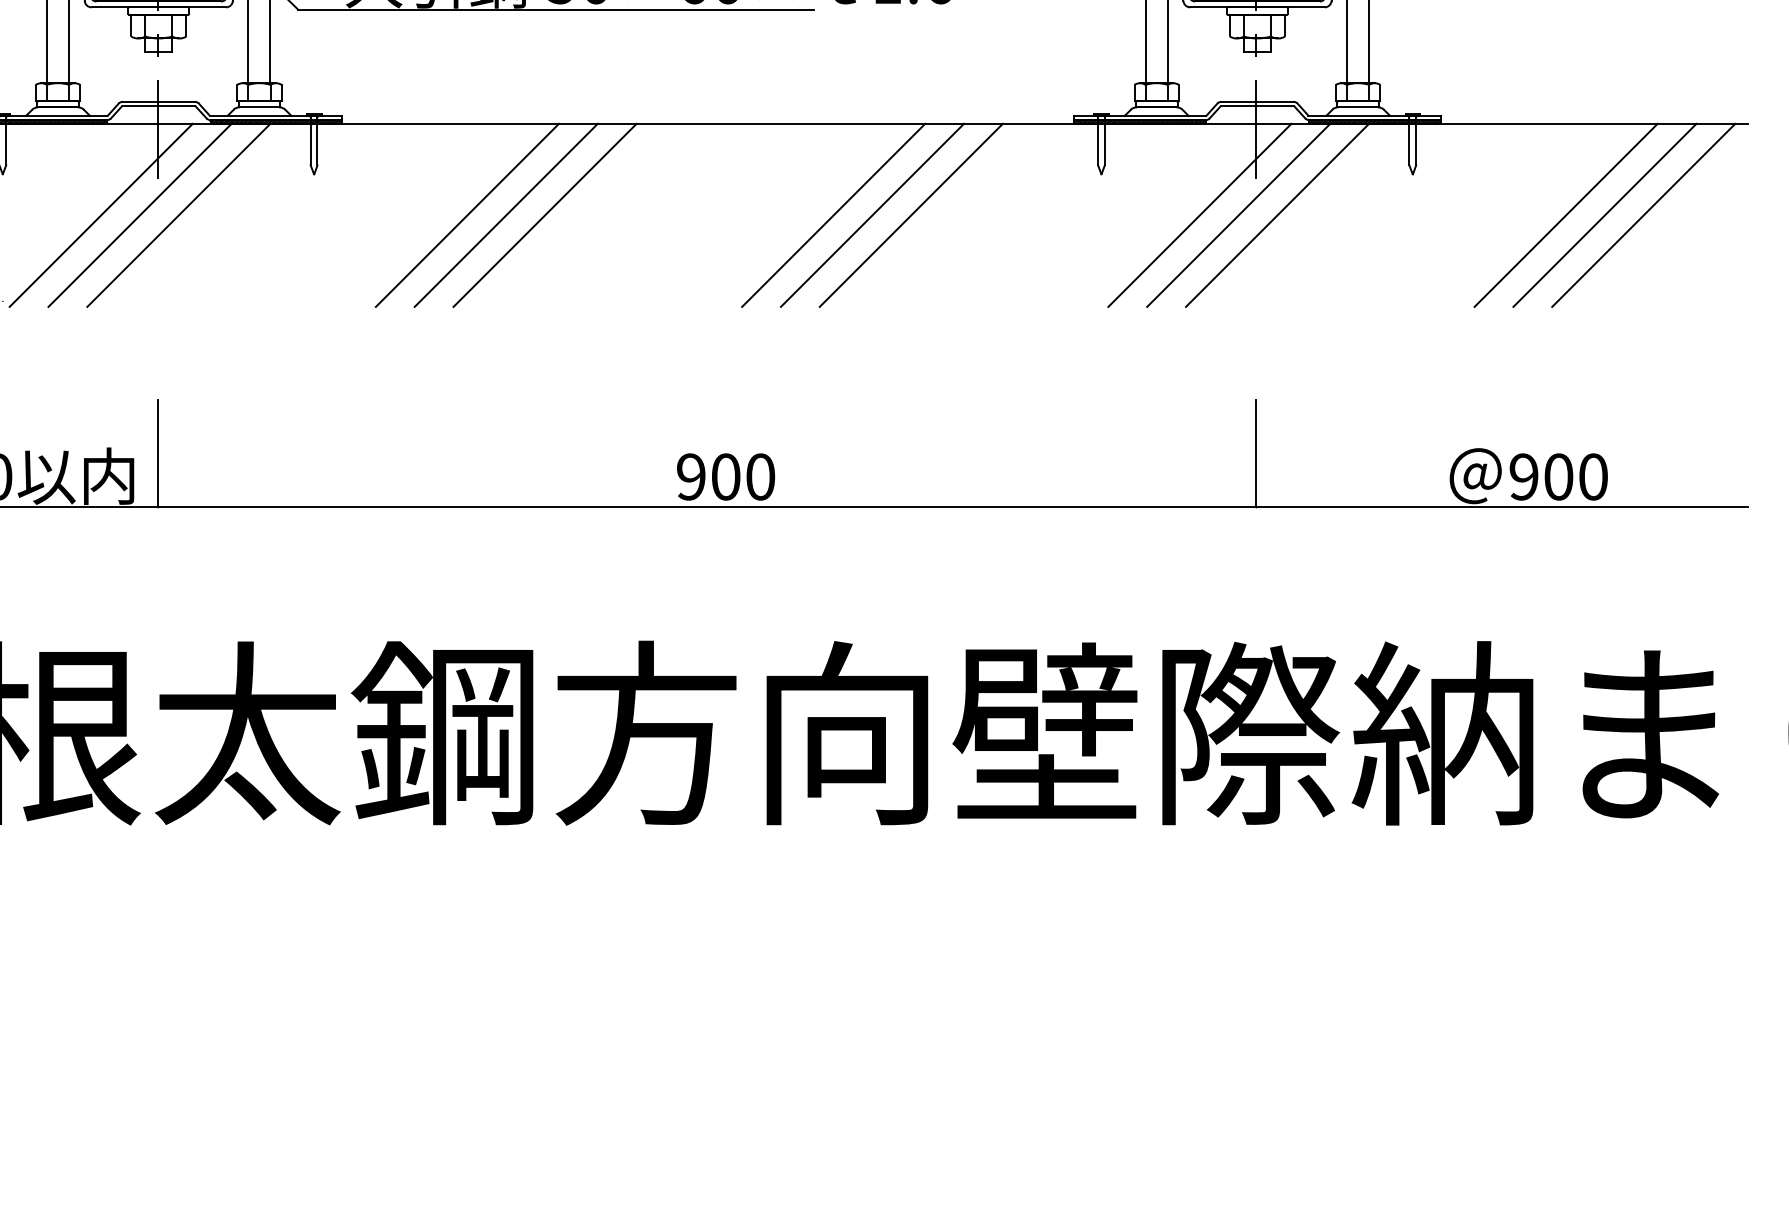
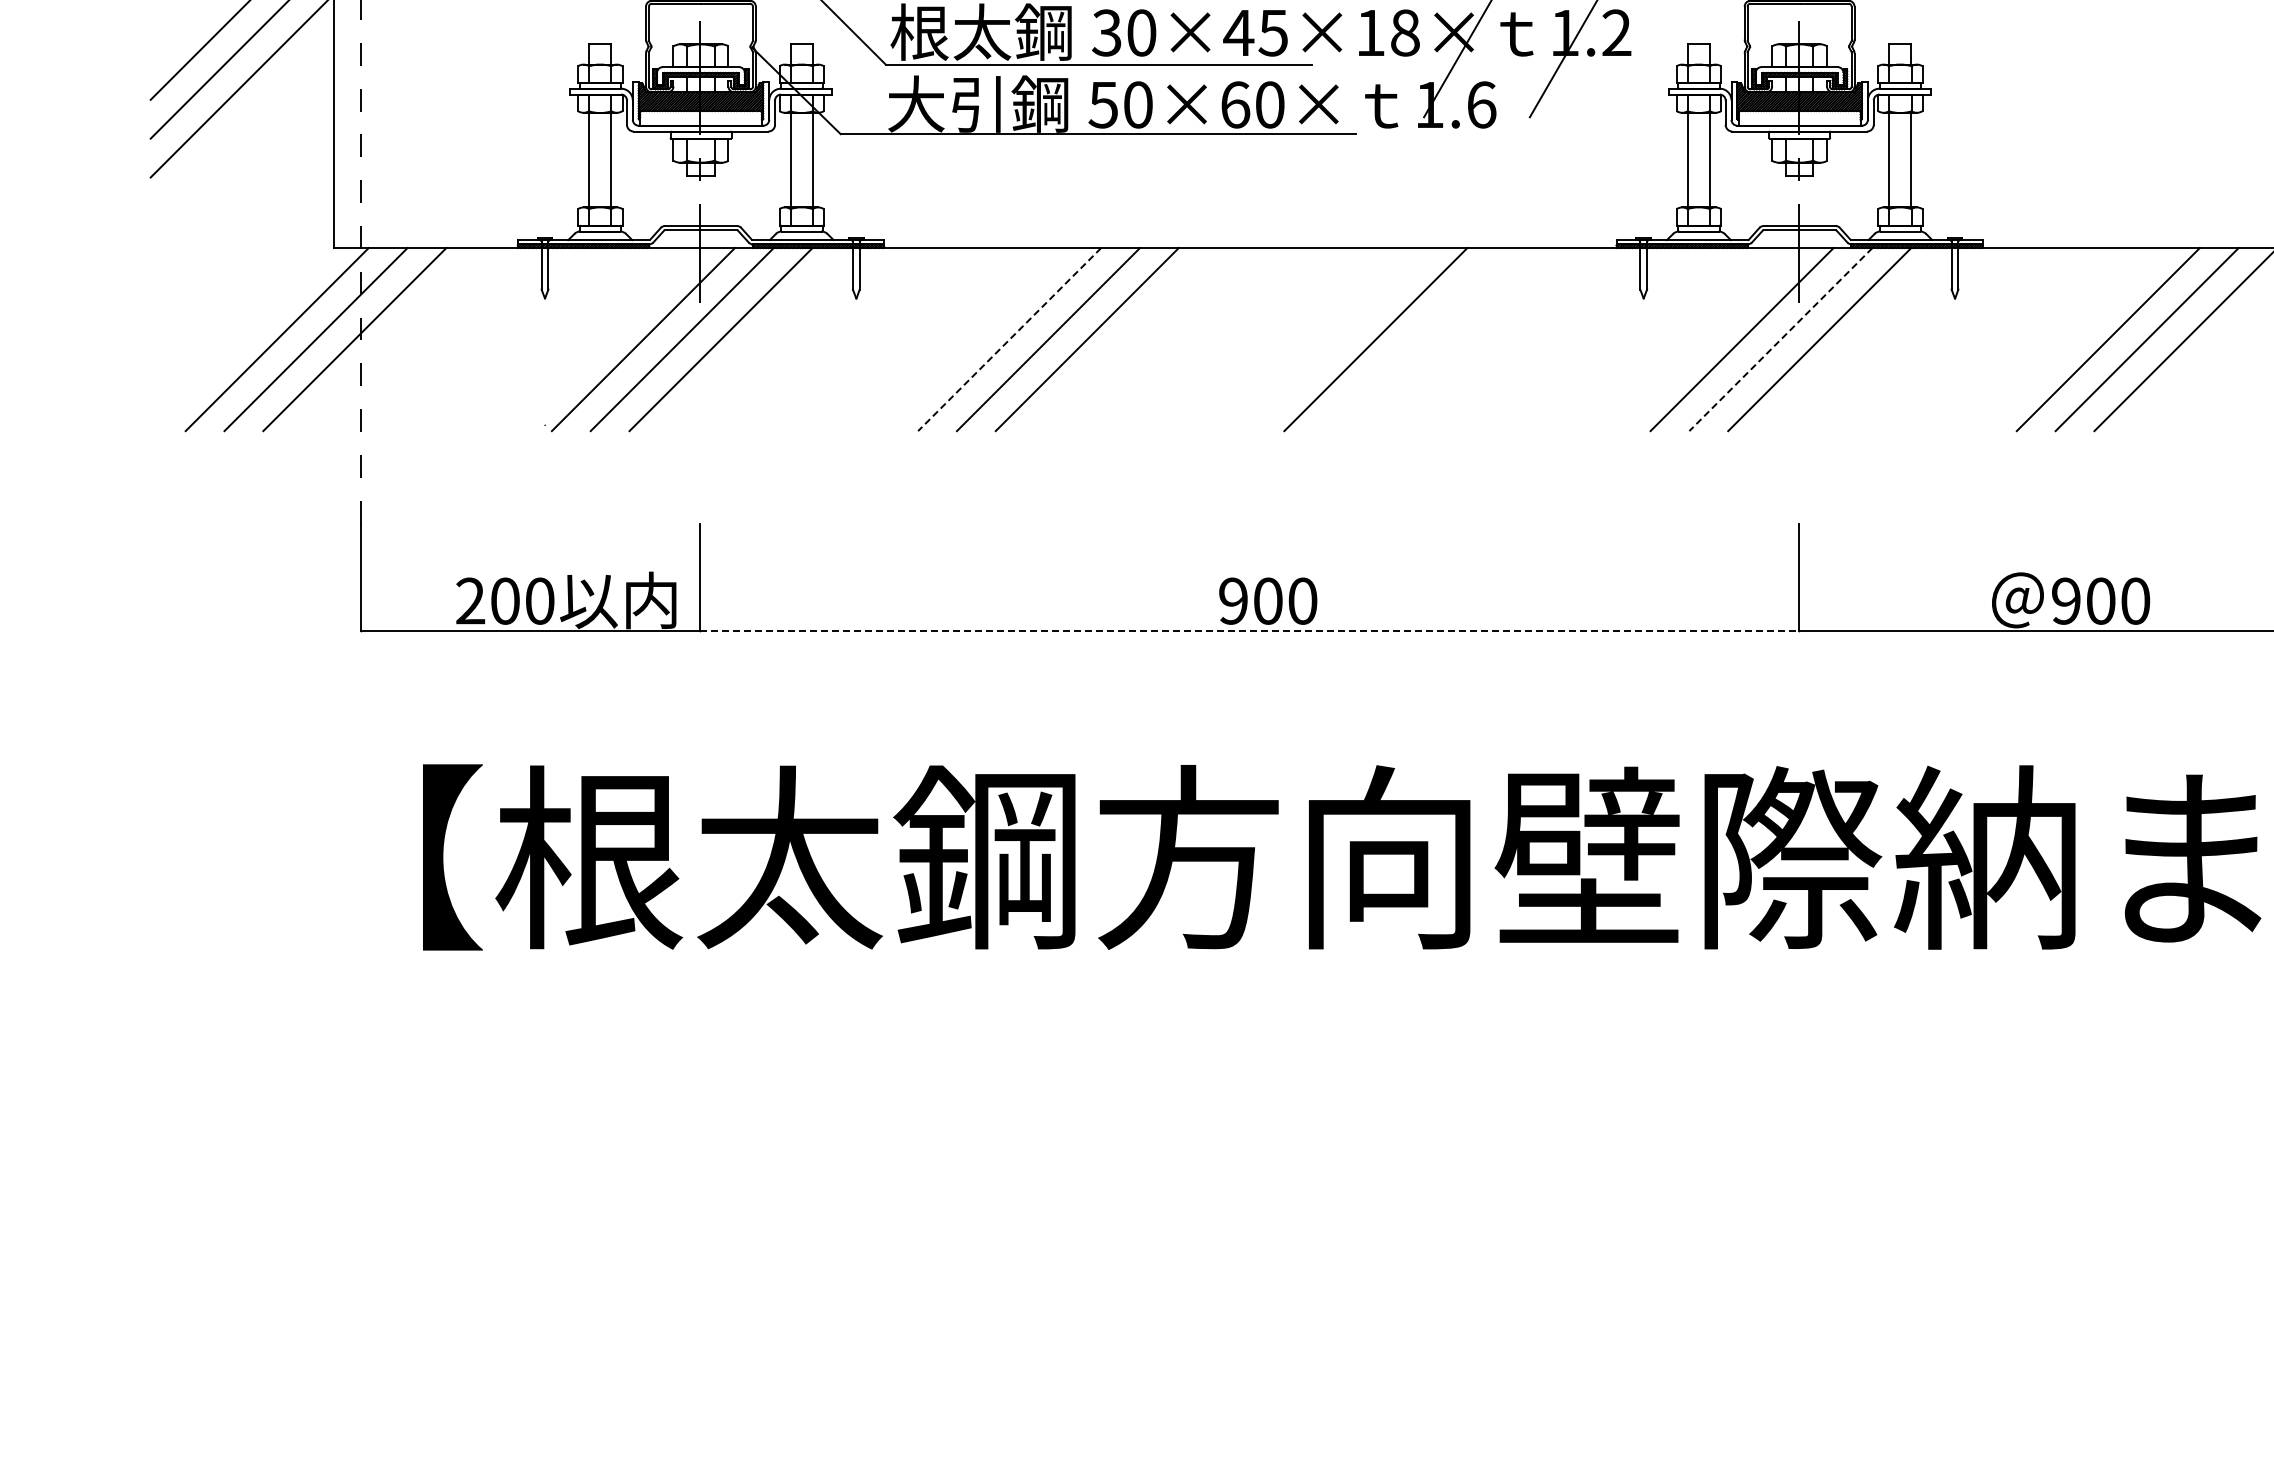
line: (467, 215) -> (1009, 339), solid -> dashed
line: (872, 215) -> (1414, 339), removed
line: (911, 215) -> (1453, 339), removed
line: (1238, 215) -> (1780, 339), solid -> dashed
line: (707, 507) -> (1249, 631), solid -> dashed

